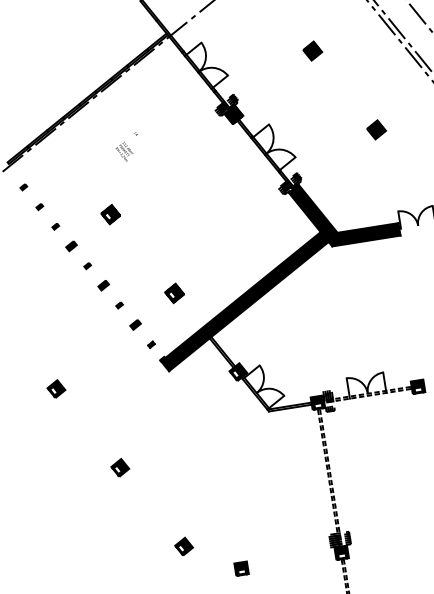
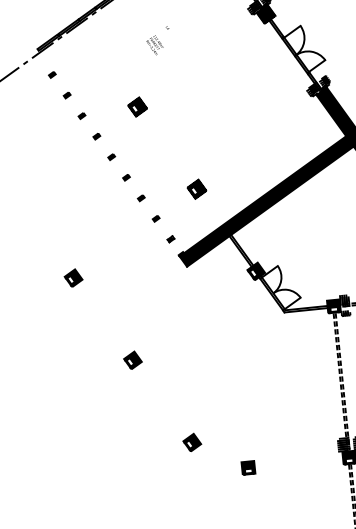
part: (71, 246) -> (96, 136), size x0.62
part: (103, 285) -> (126, 177), size x0.62
part: (135, 325) -> (156, 219), size x0.62

